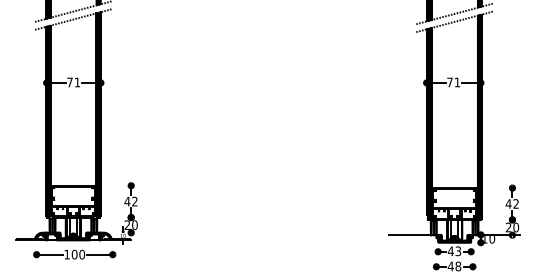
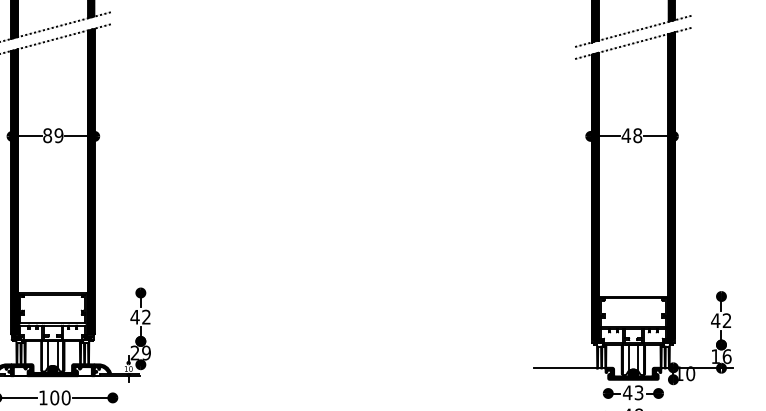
text: (73, 82) -> (52, 135), 71 -> 89
text: (453, 82) -> (631, 135), 71 -> 48
text: (134, 225) -> (145, 353), 20 -> 29
text: (512, 227) -> (721, 356), 20 -> 16

